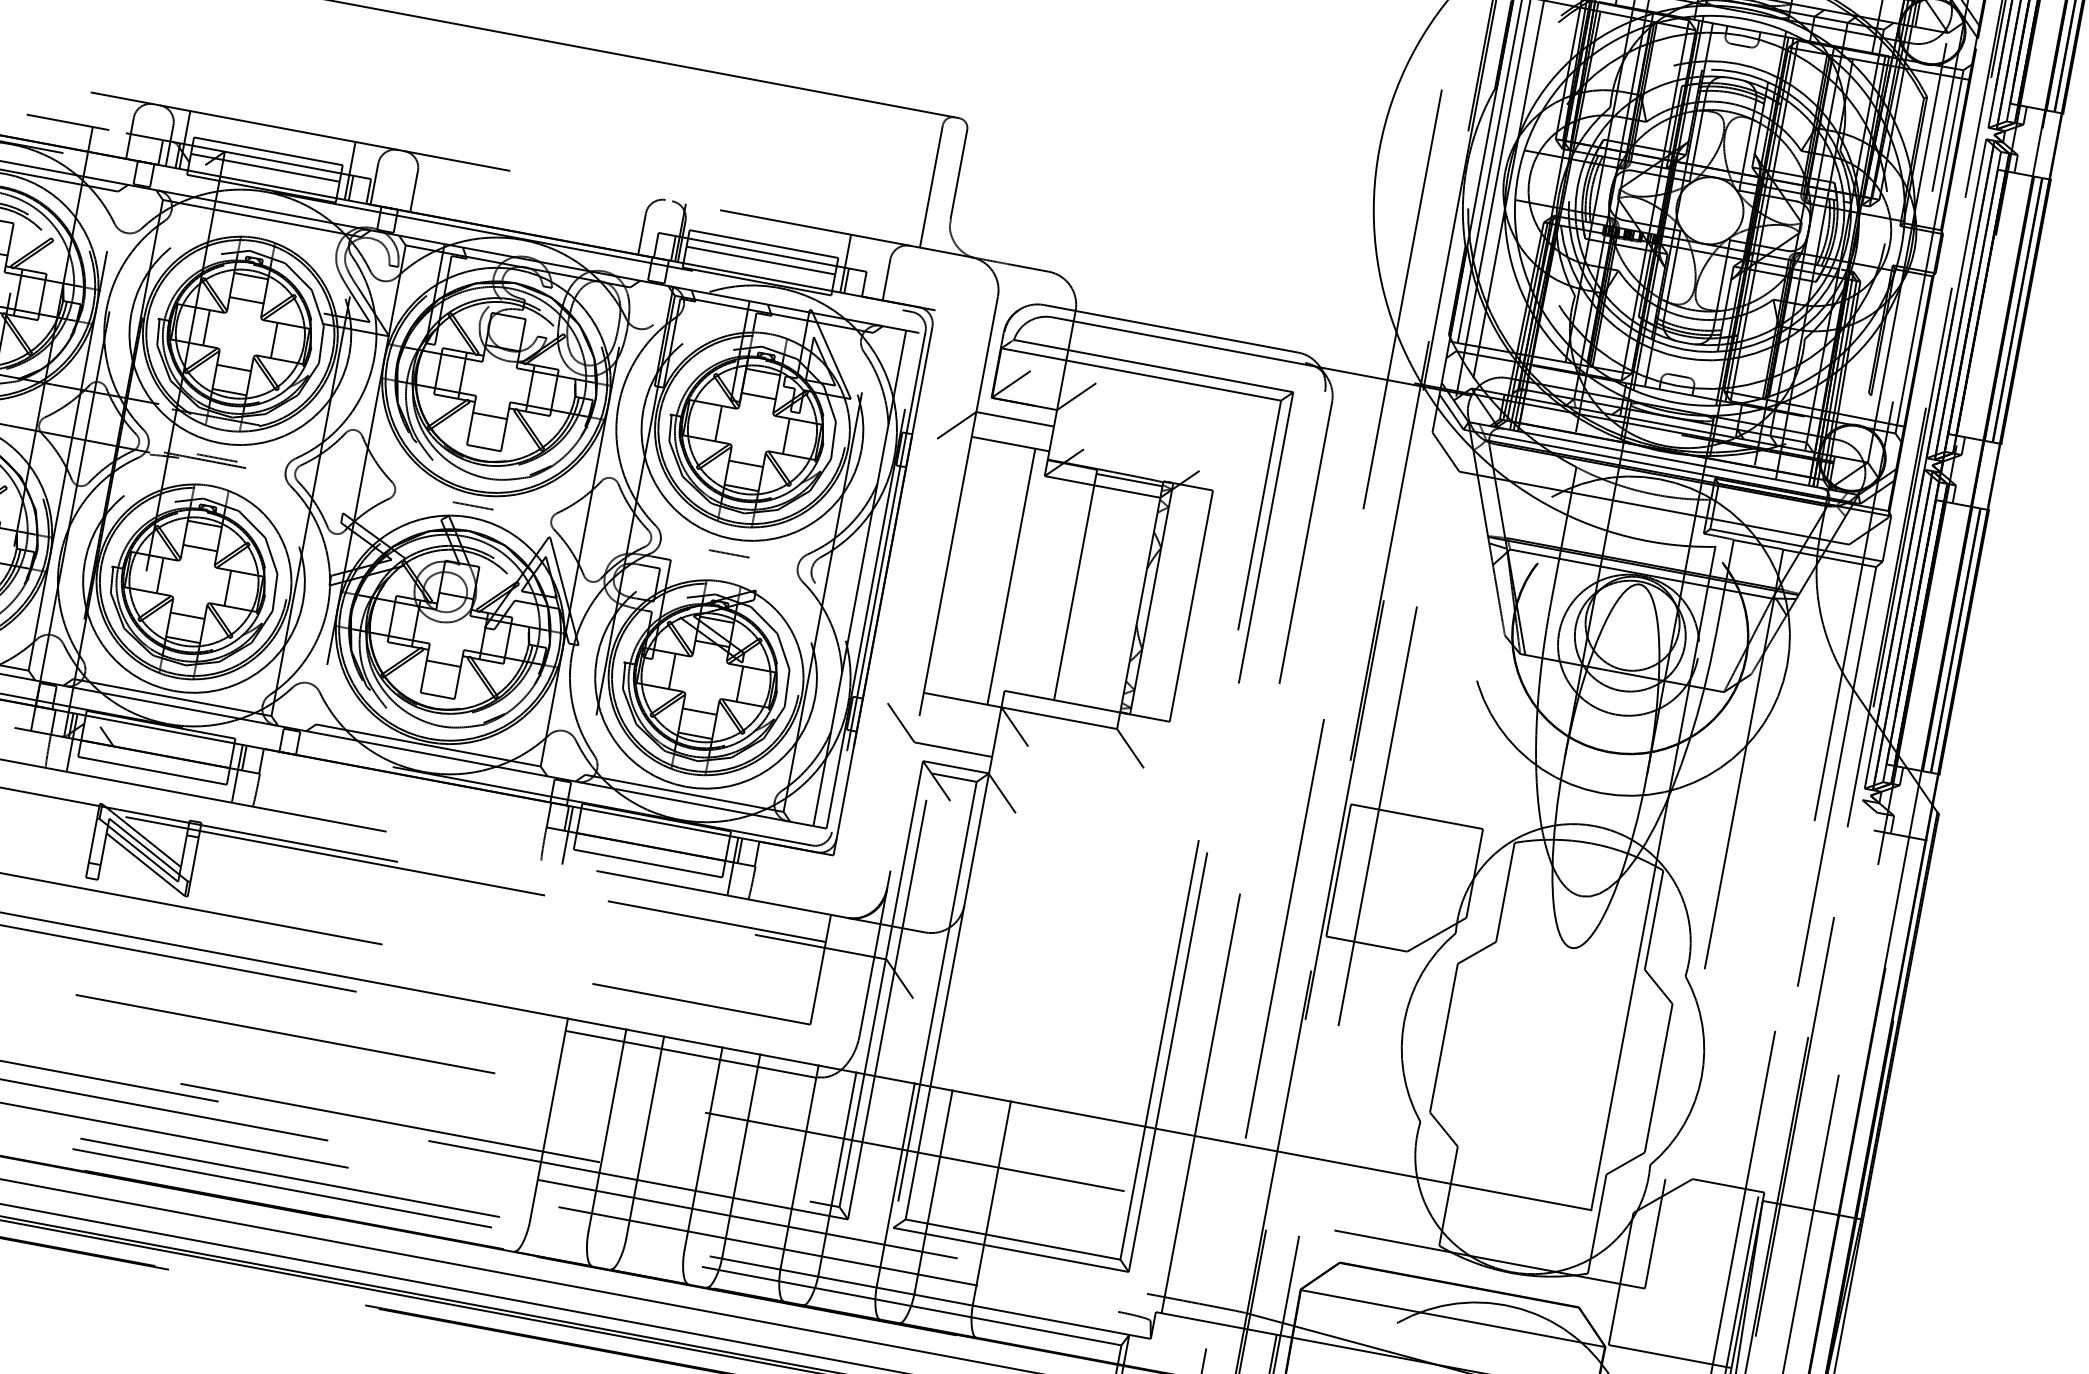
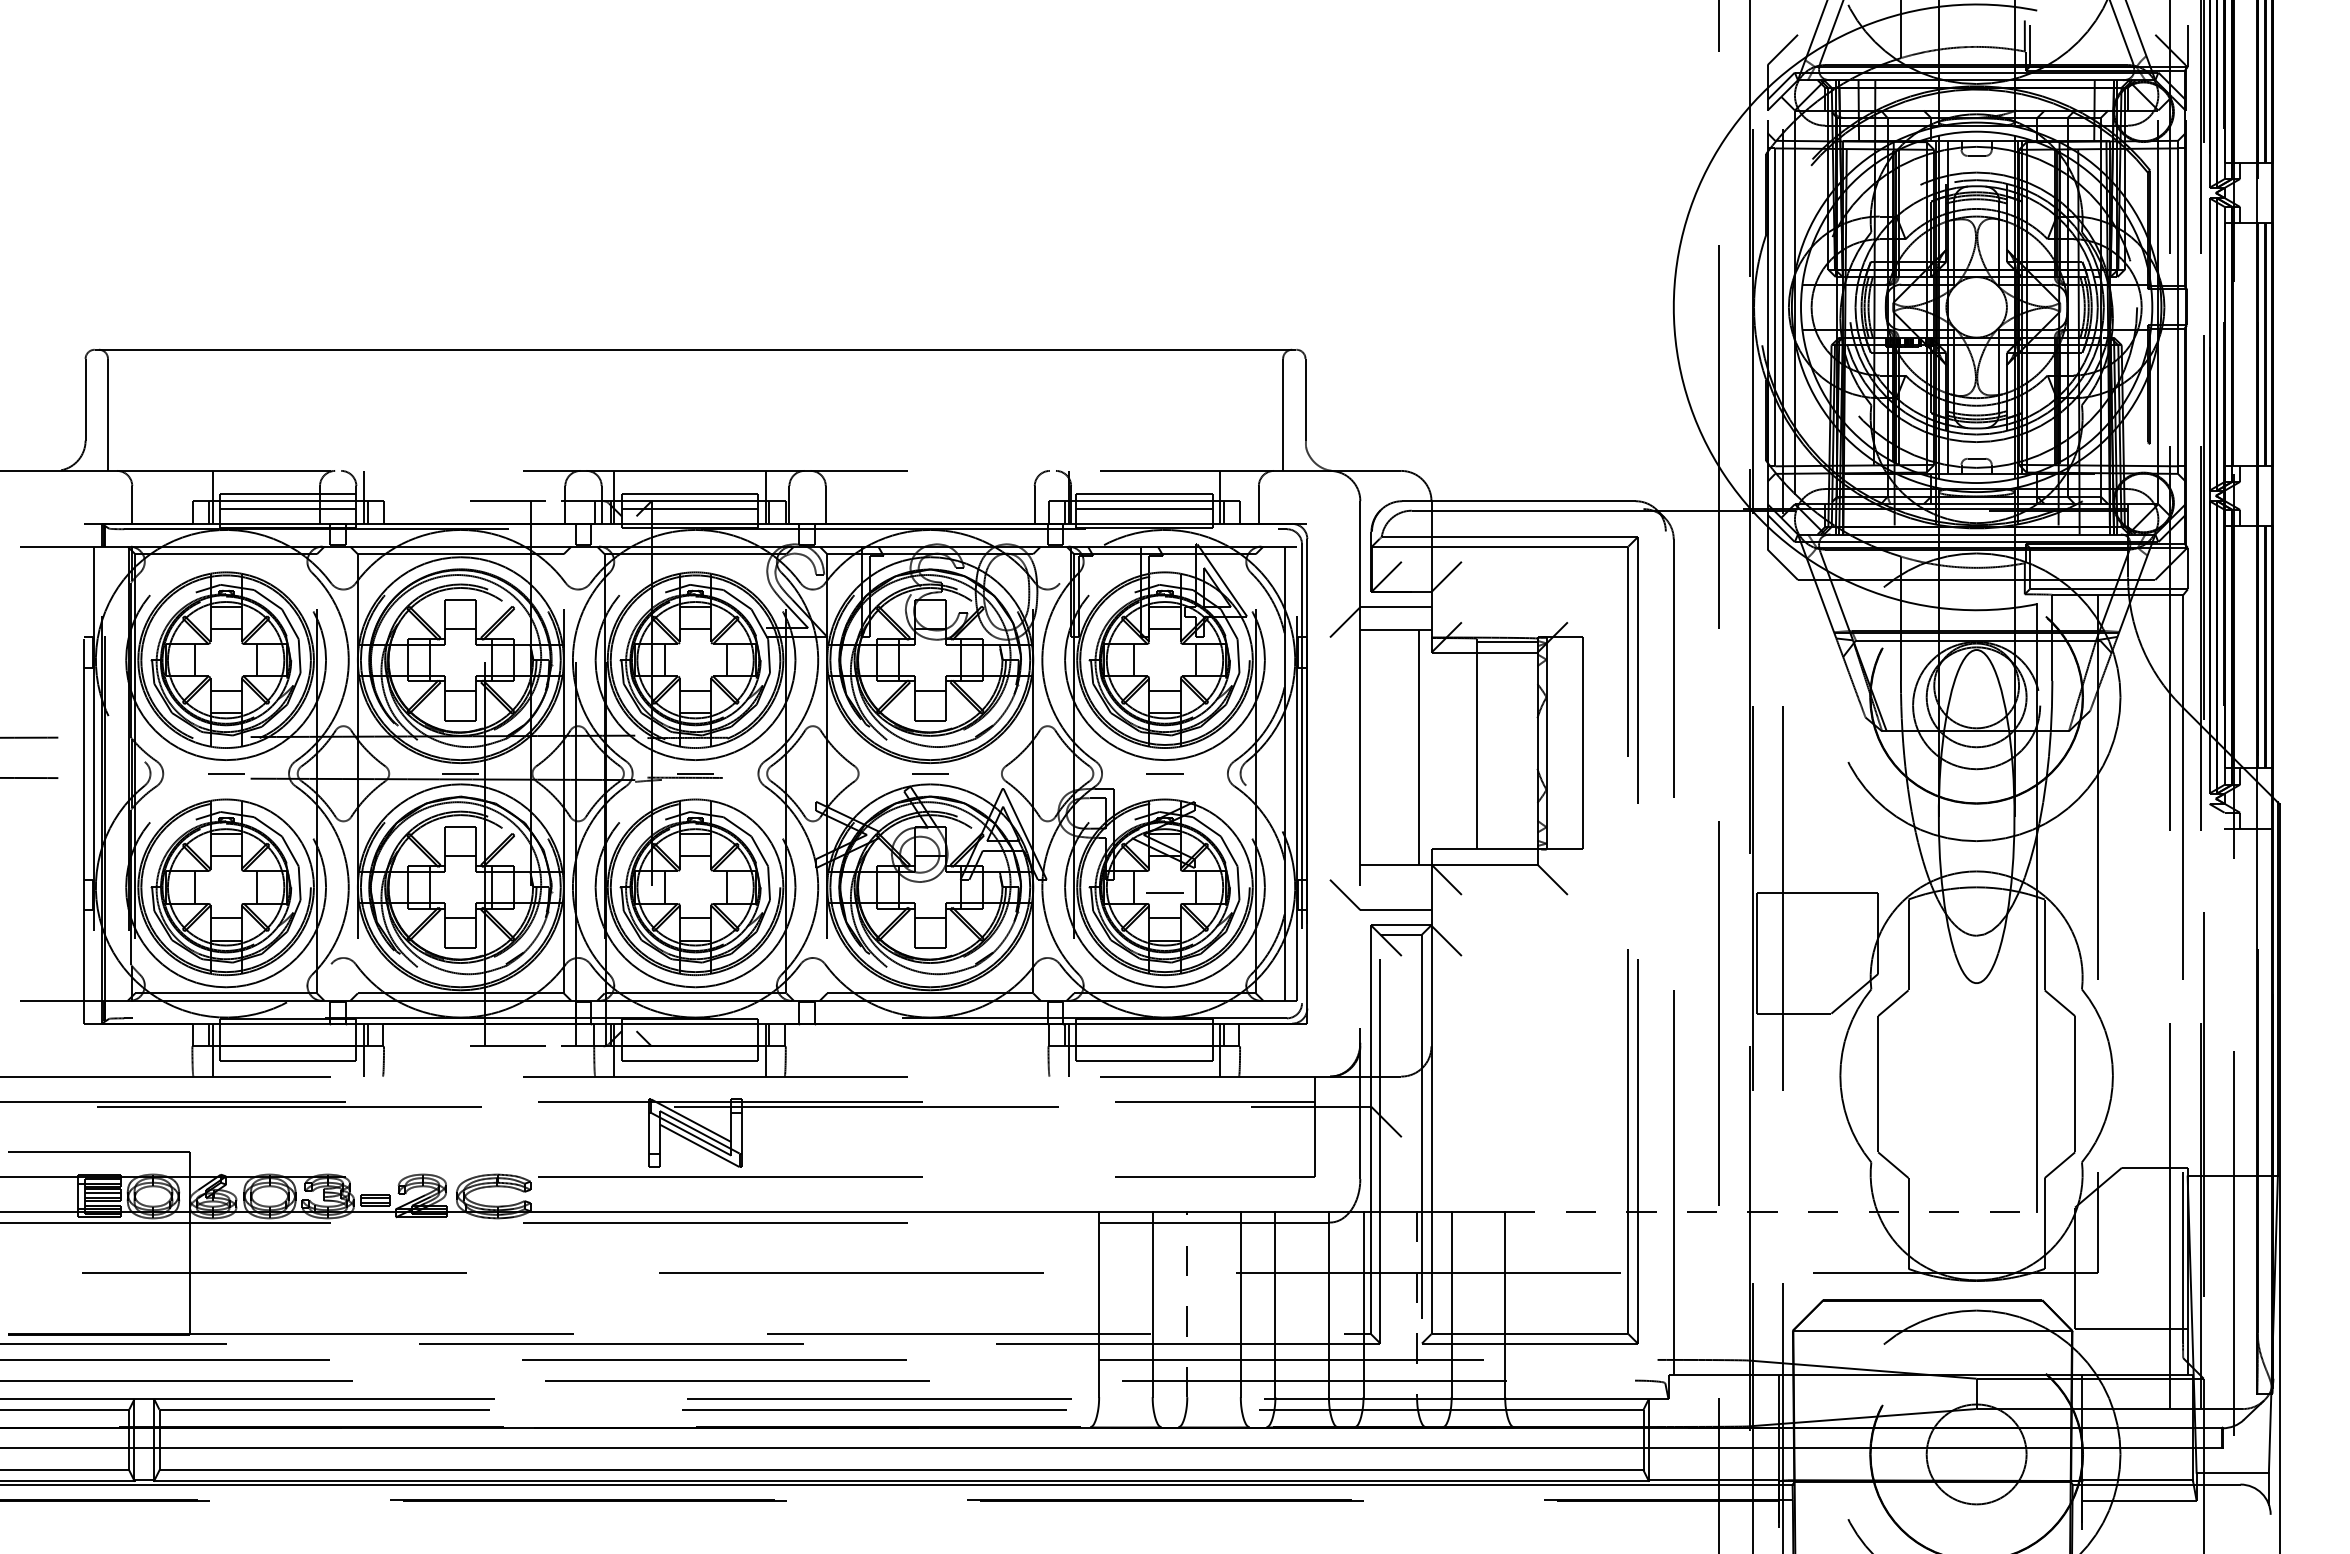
line: (704, 683) -> (1164, 892), added
line: (645, 1137) -> (1187, 1304), solid -> dashed
line: (1301, 1156) -> (1771, 1212), solid -> dashed
line: (896, 1185) -> (1417, 1305), solid -> dashed

